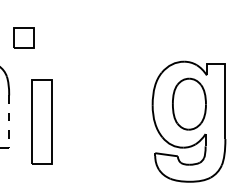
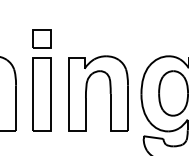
part: (23, 37) -> (41, 38), moved
part: (90, 104) -> (87, 93), added
part: (41, 121) -> (41, 94), moved
line: (9, 122) -> (16, 109), dashed -> solid

